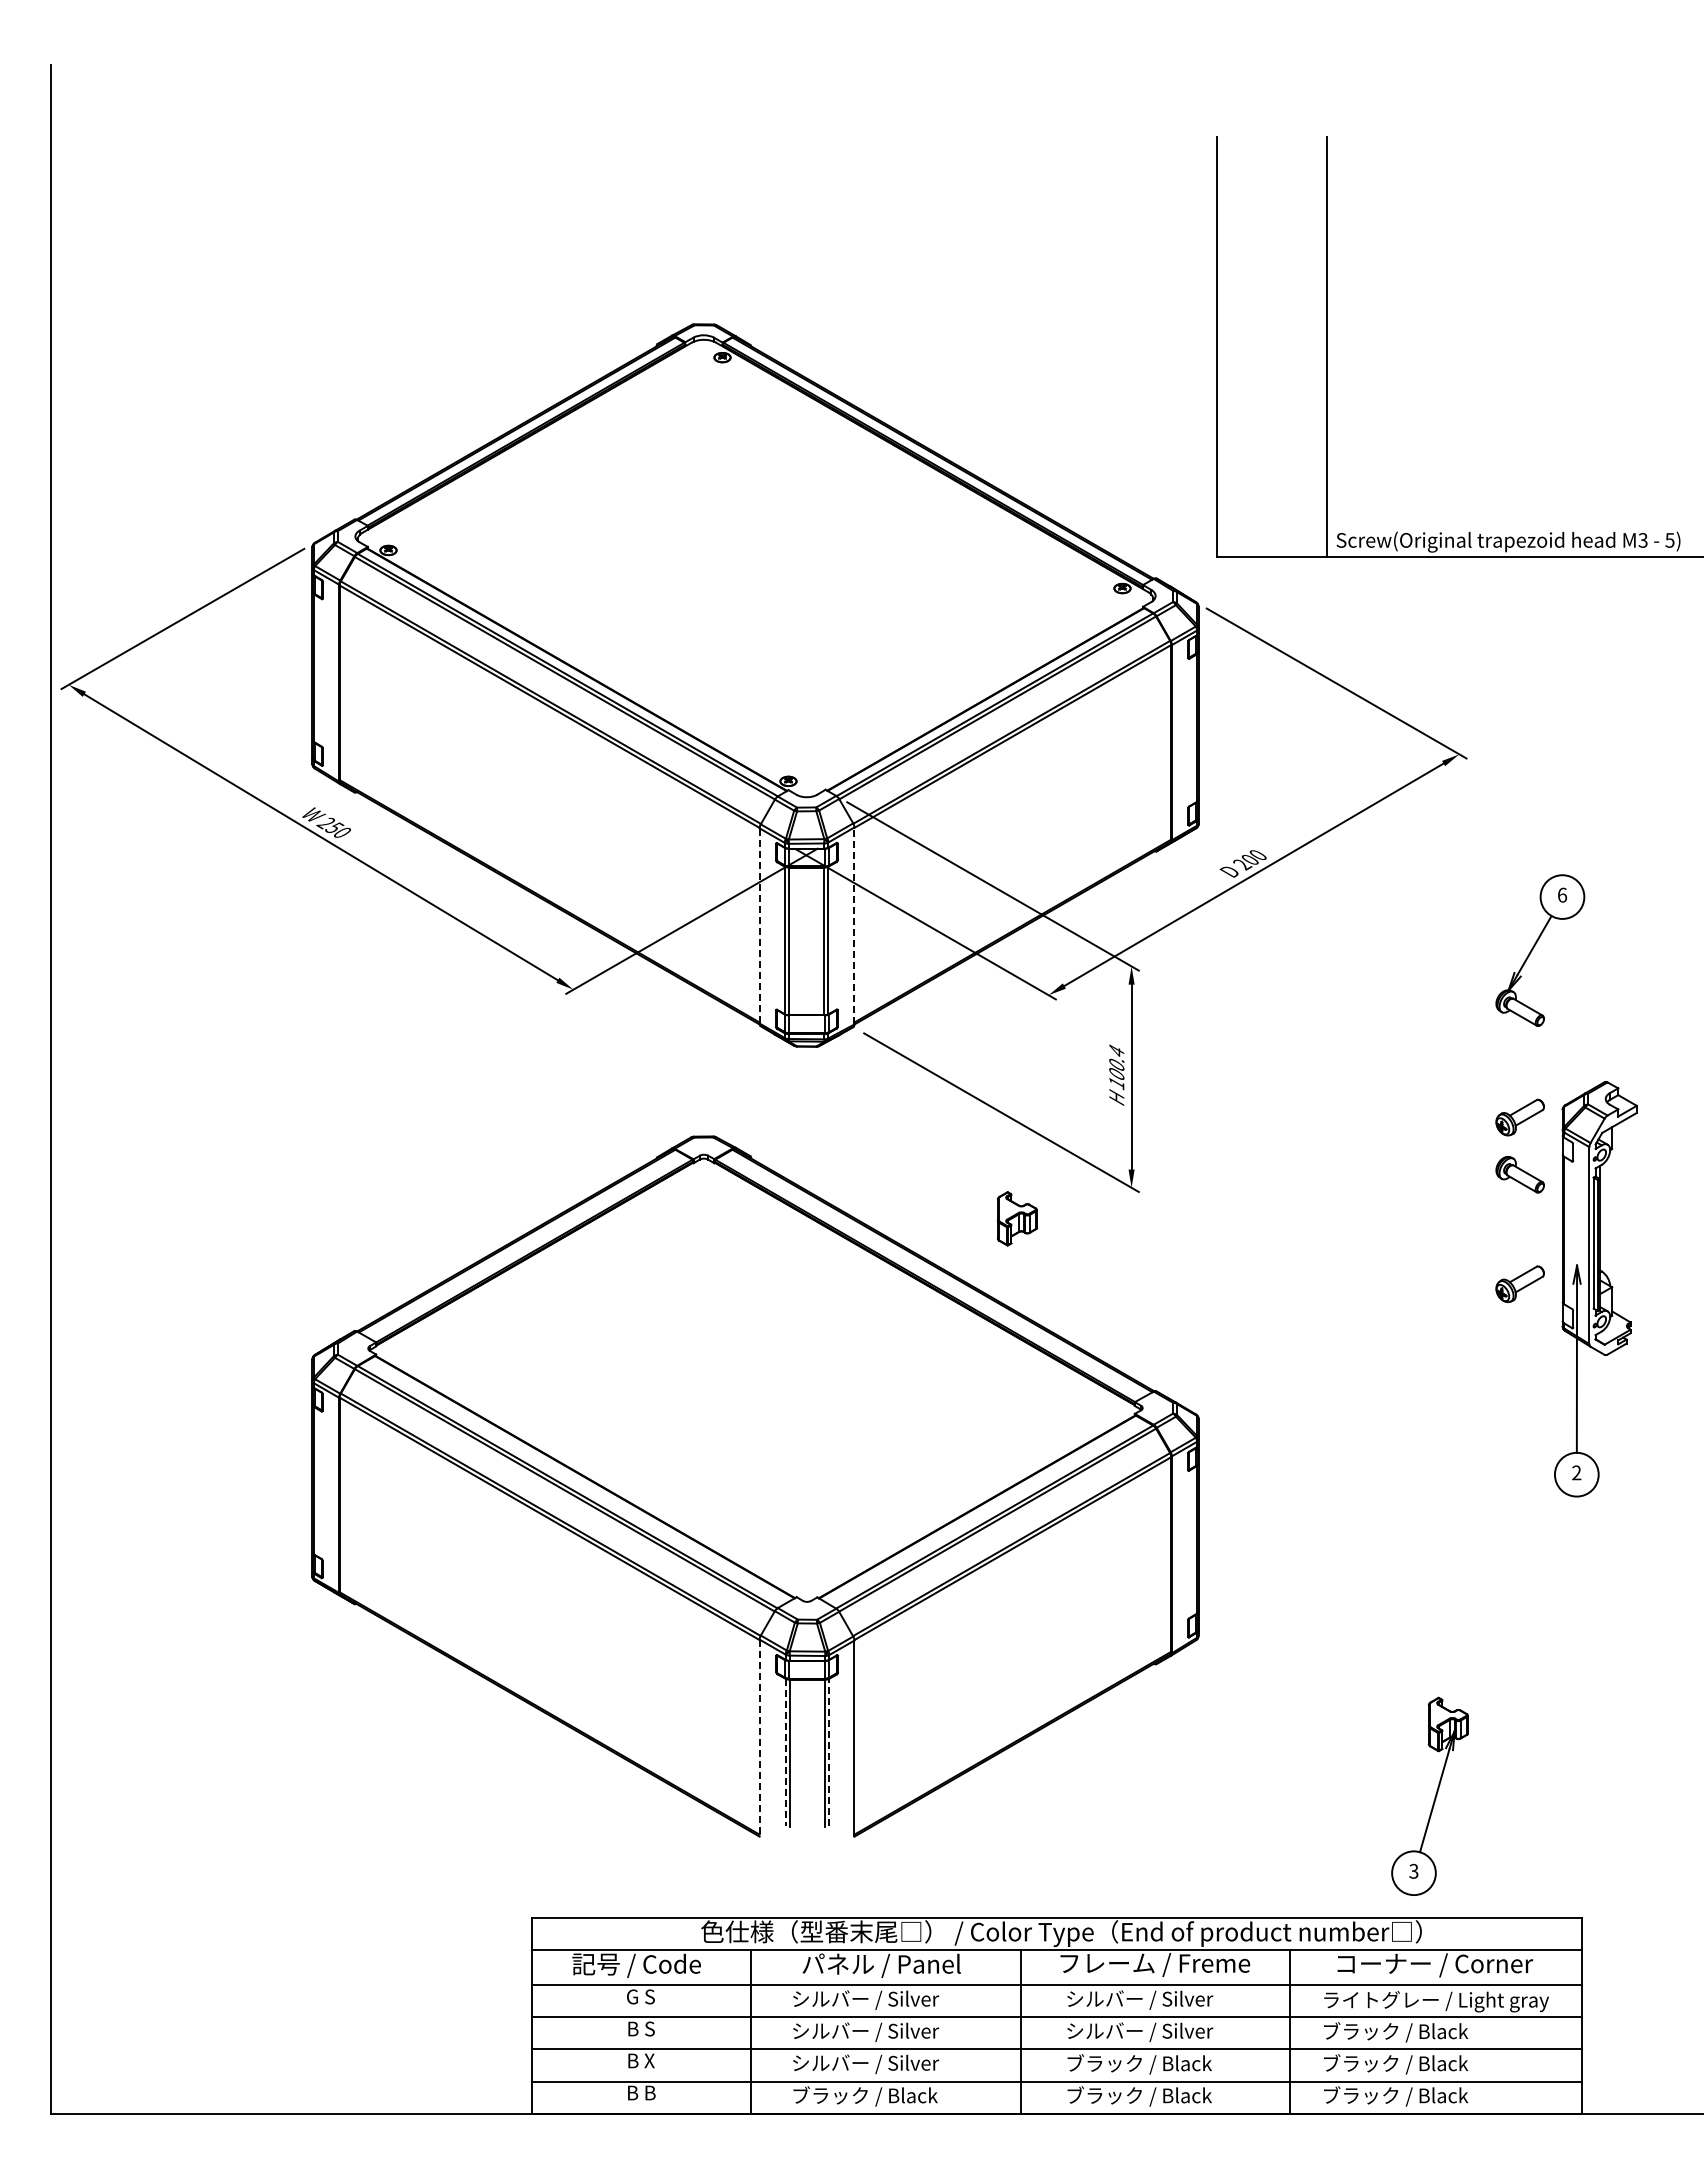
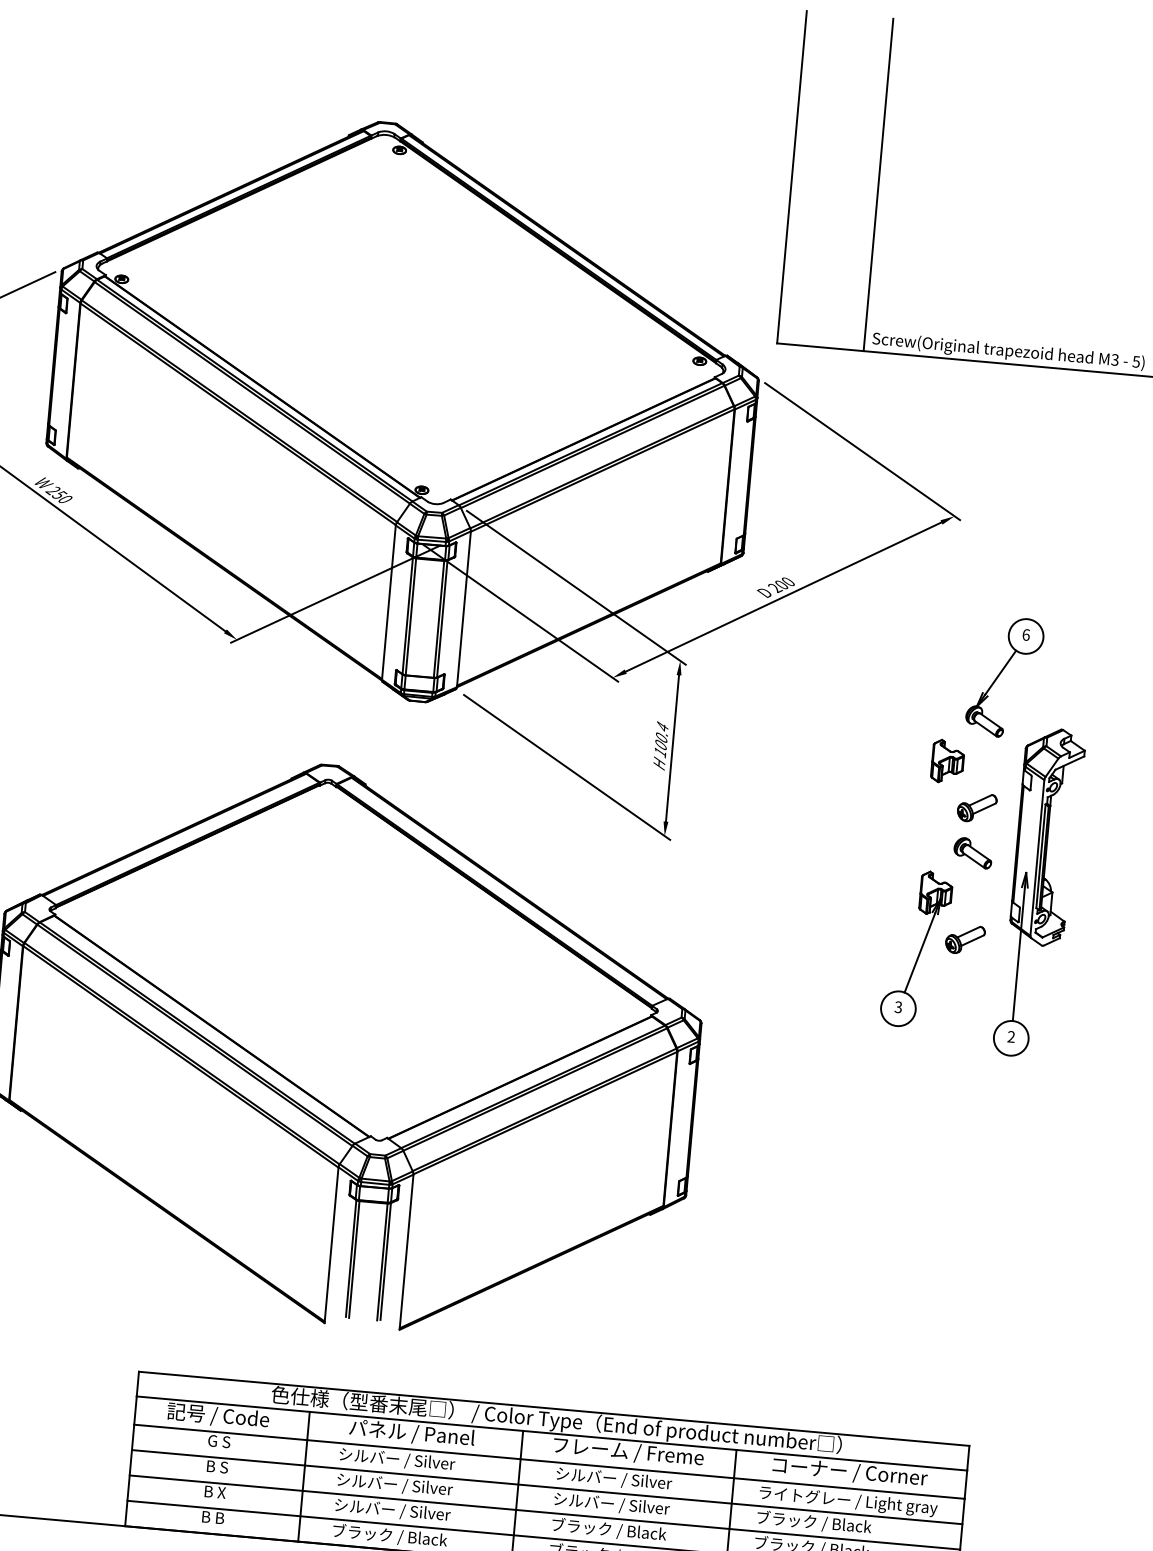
line: (759, 925) -> (388, 602), dashed -> solid
line: (854, 925) -> (464, 608), dashed -> solid
part: (1016, 1218) -> (947, 761), moved
part: (1595, 1289) -> (1039, 893), moved
line: (759, 1738) -> (331, 1245), dashed -> solid
line: (785, 1752) -> (351, 1258), dashed -> solid
line: (829, 1752) -> (385, 1261), dashed -> solid
part: (1429, 1795) -> (916, 948), moved

